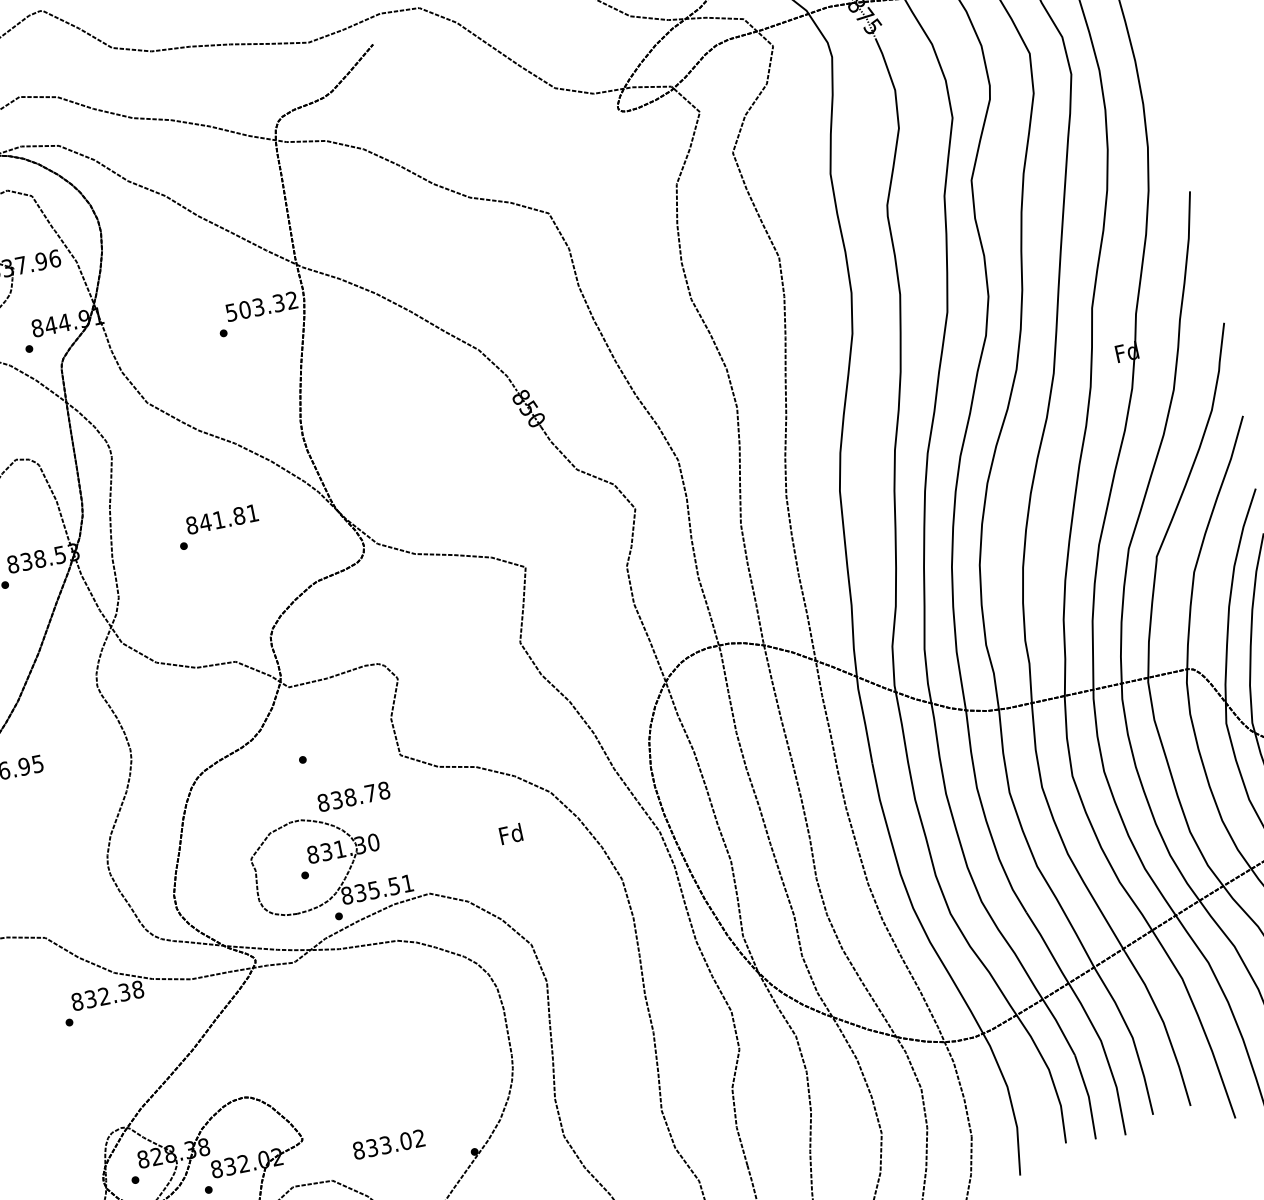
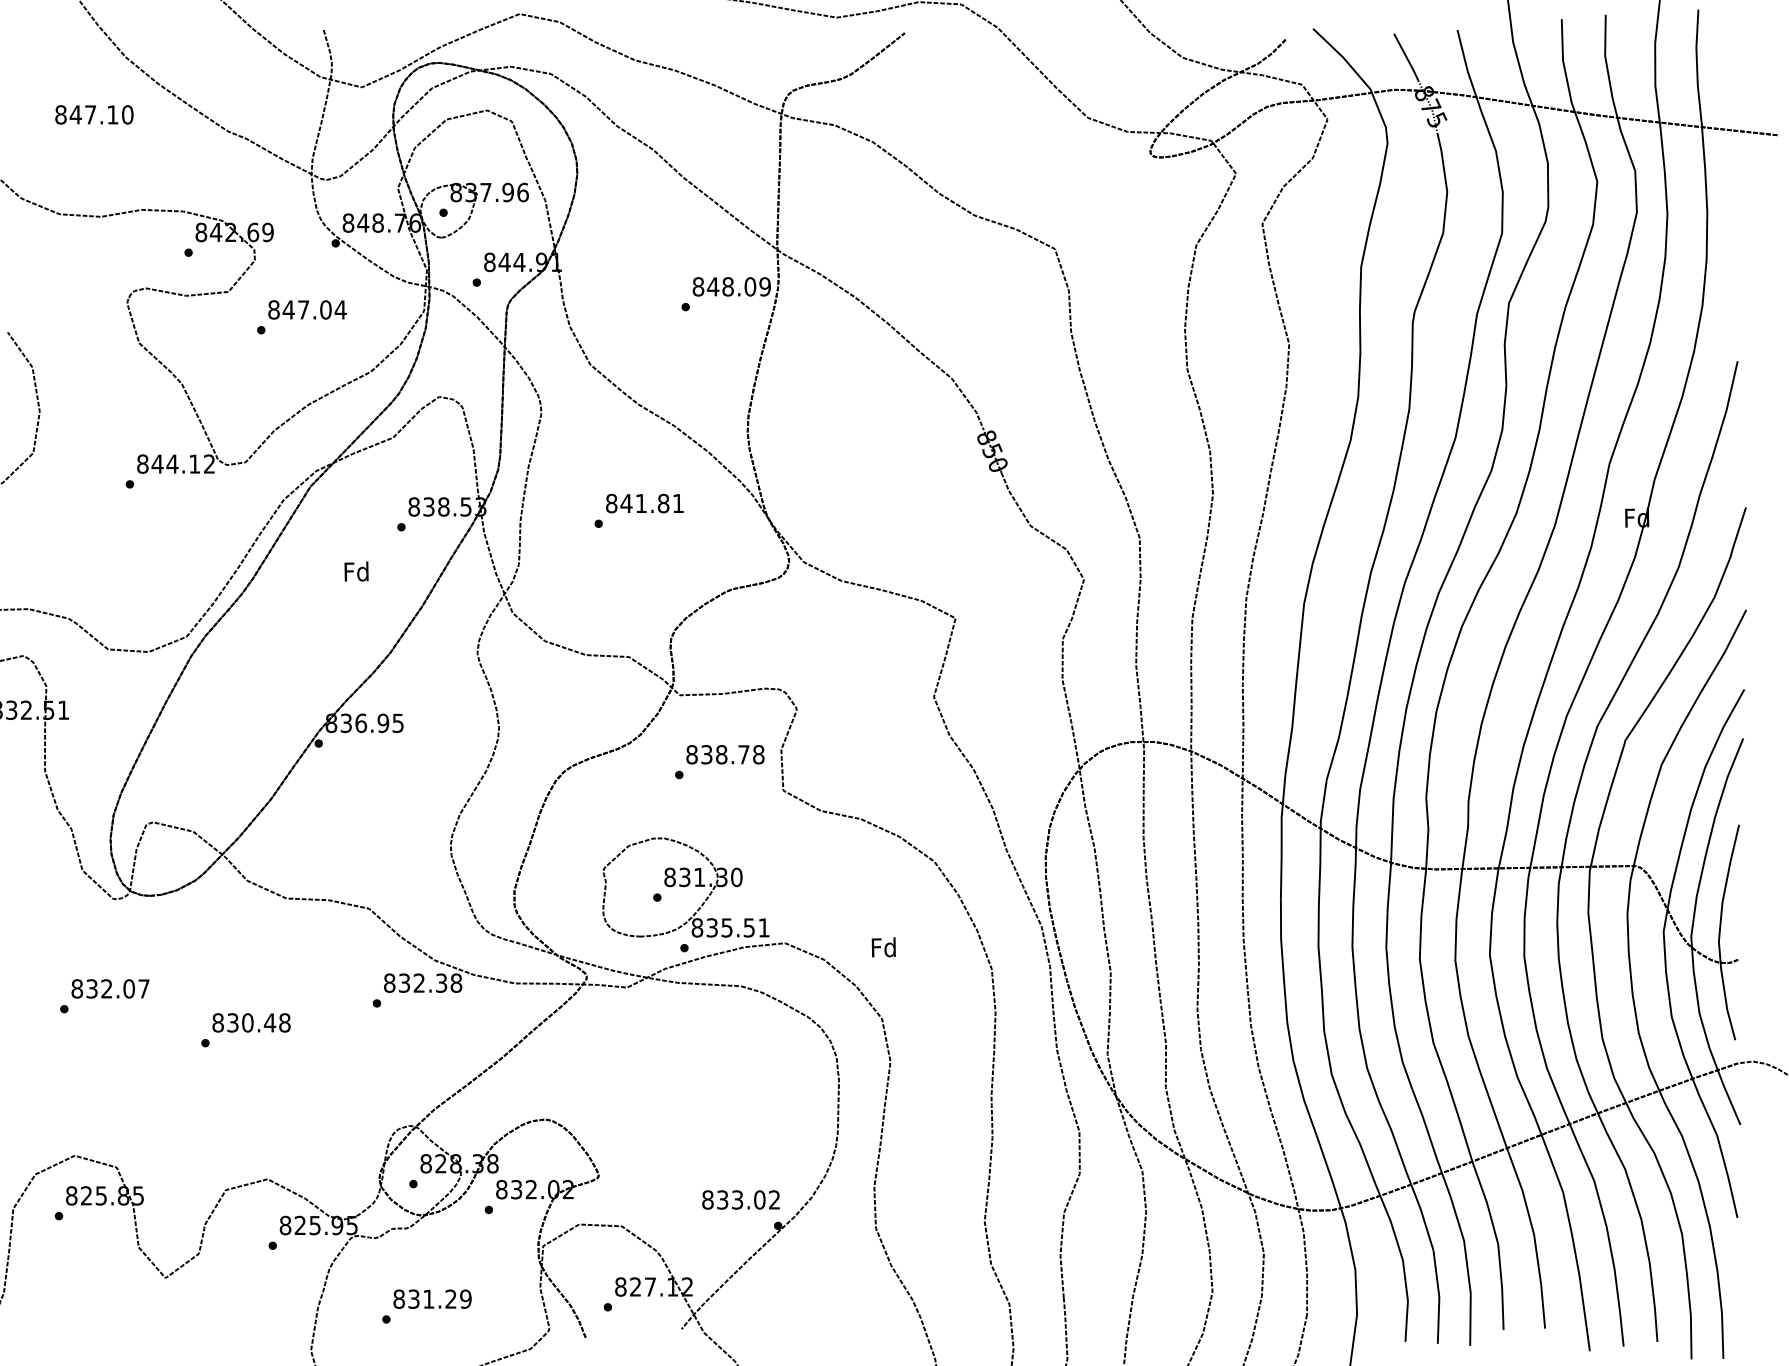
text: (261, 306) -> (731, 286), 503.32 -> 848.09
text: (353, 796) -> (725, 754), moved
text: (510, 834) -> (883, 947), moved
text: (388, 1144) -> (740, 1199), moved

